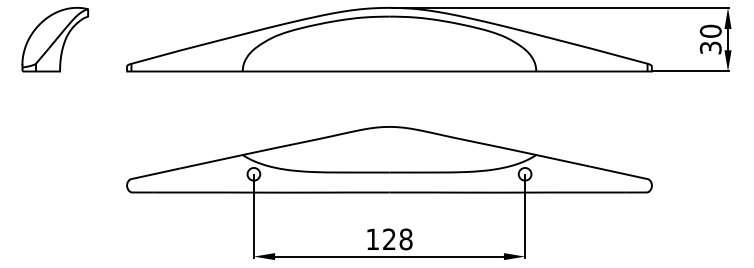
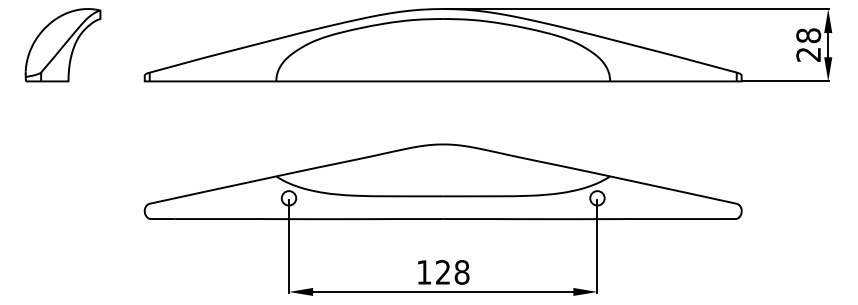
text: (710, 39) -> (808, 44), 30 -> 28

